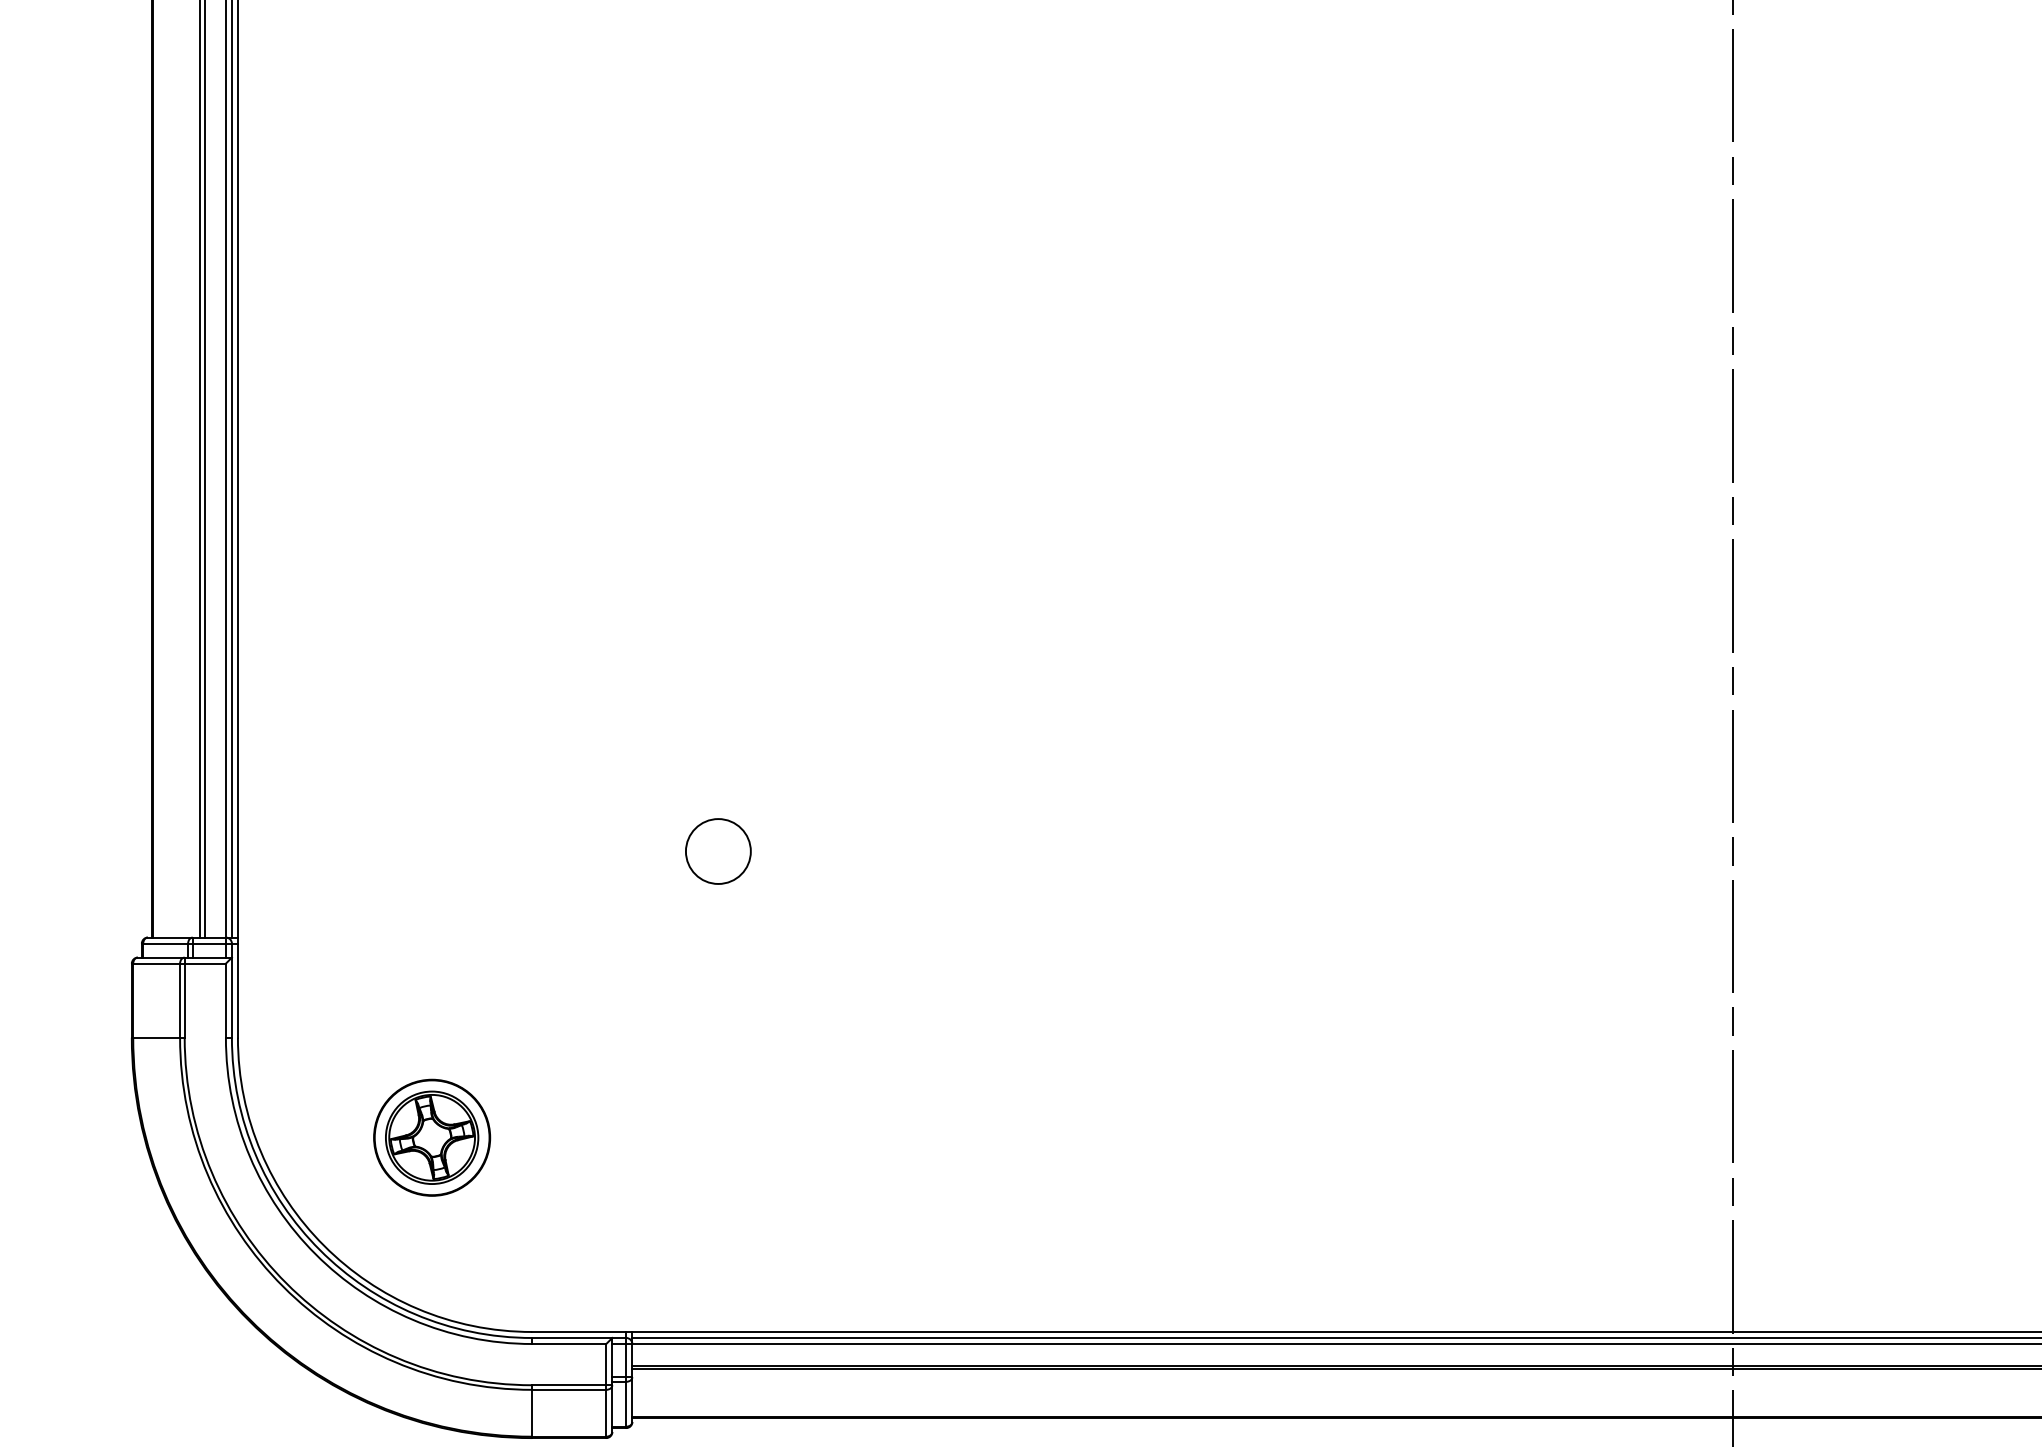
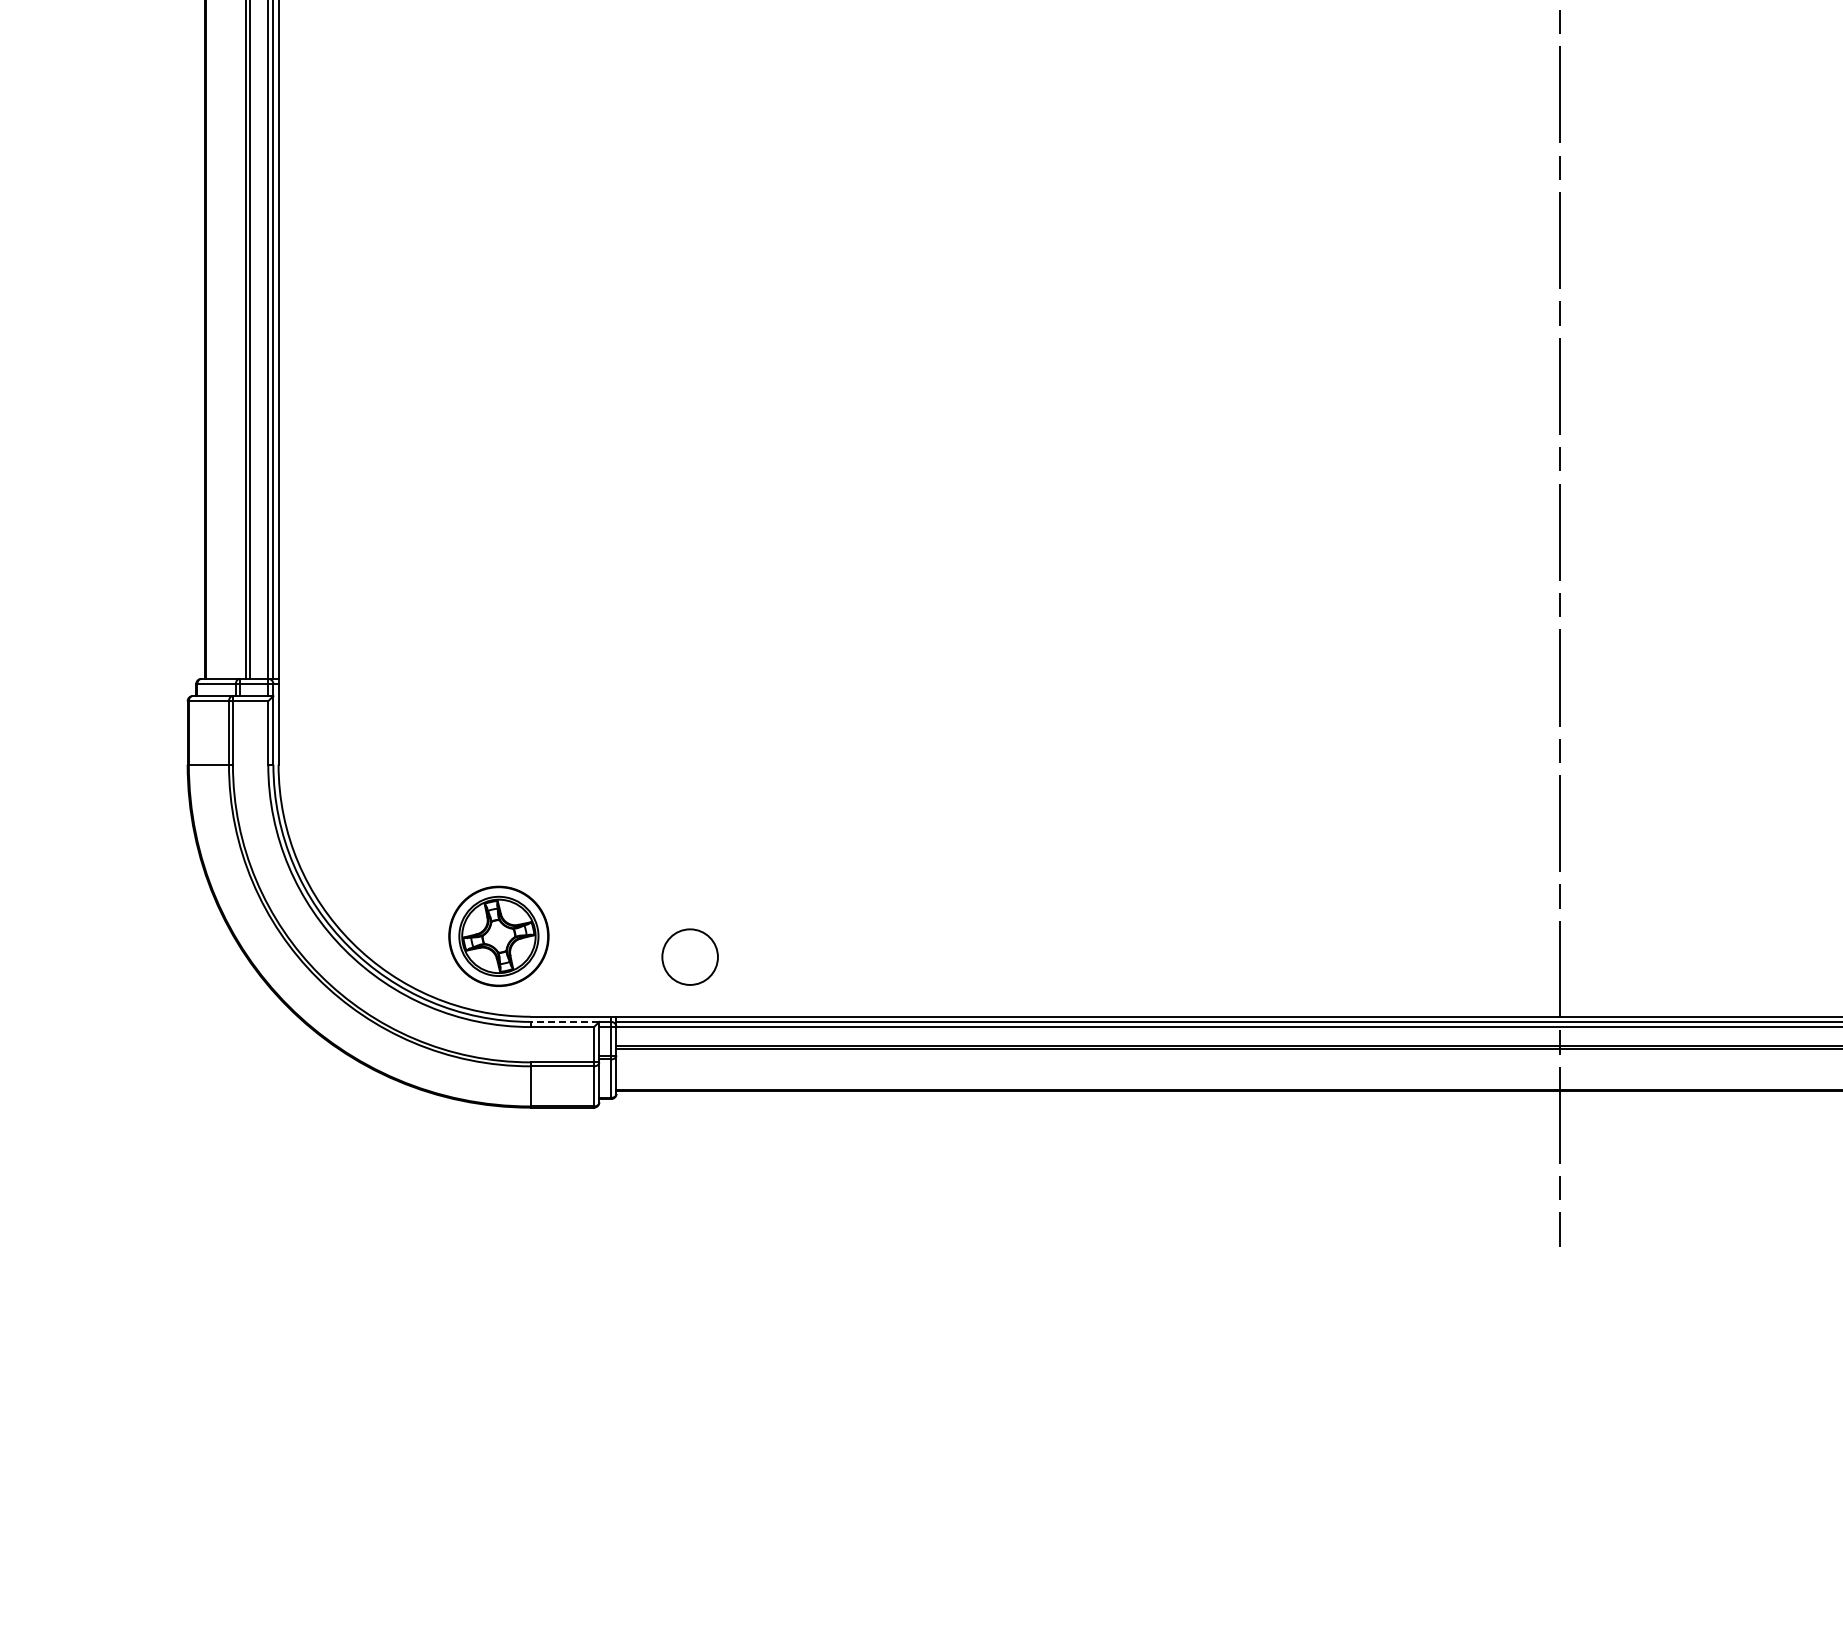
circle: (717, 850) -> (689, 956), moved
part: (431, 1136) -> (498, 935), moved
line: (571, 1337) -> (564, 1021), solid -> dashed

